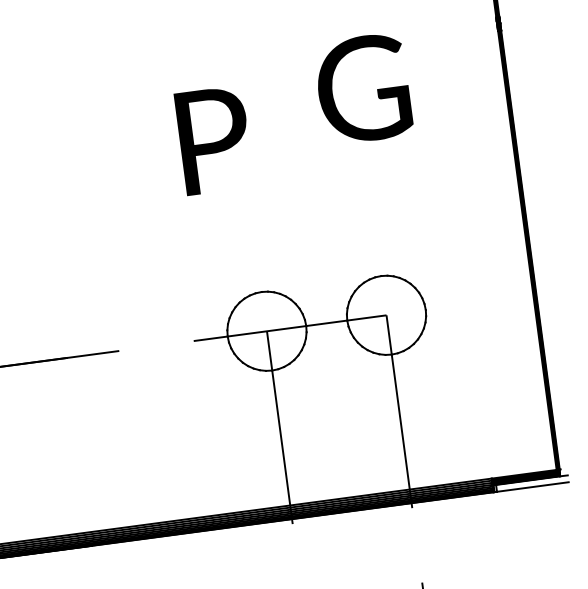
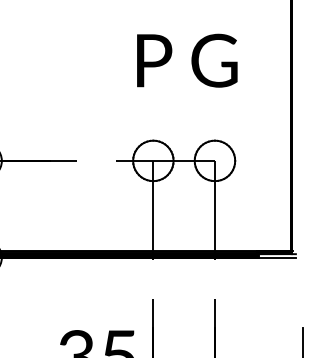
text: (363, 88) -> (214, 60), moved
text: (214, 139) -> (154, 60), moved

